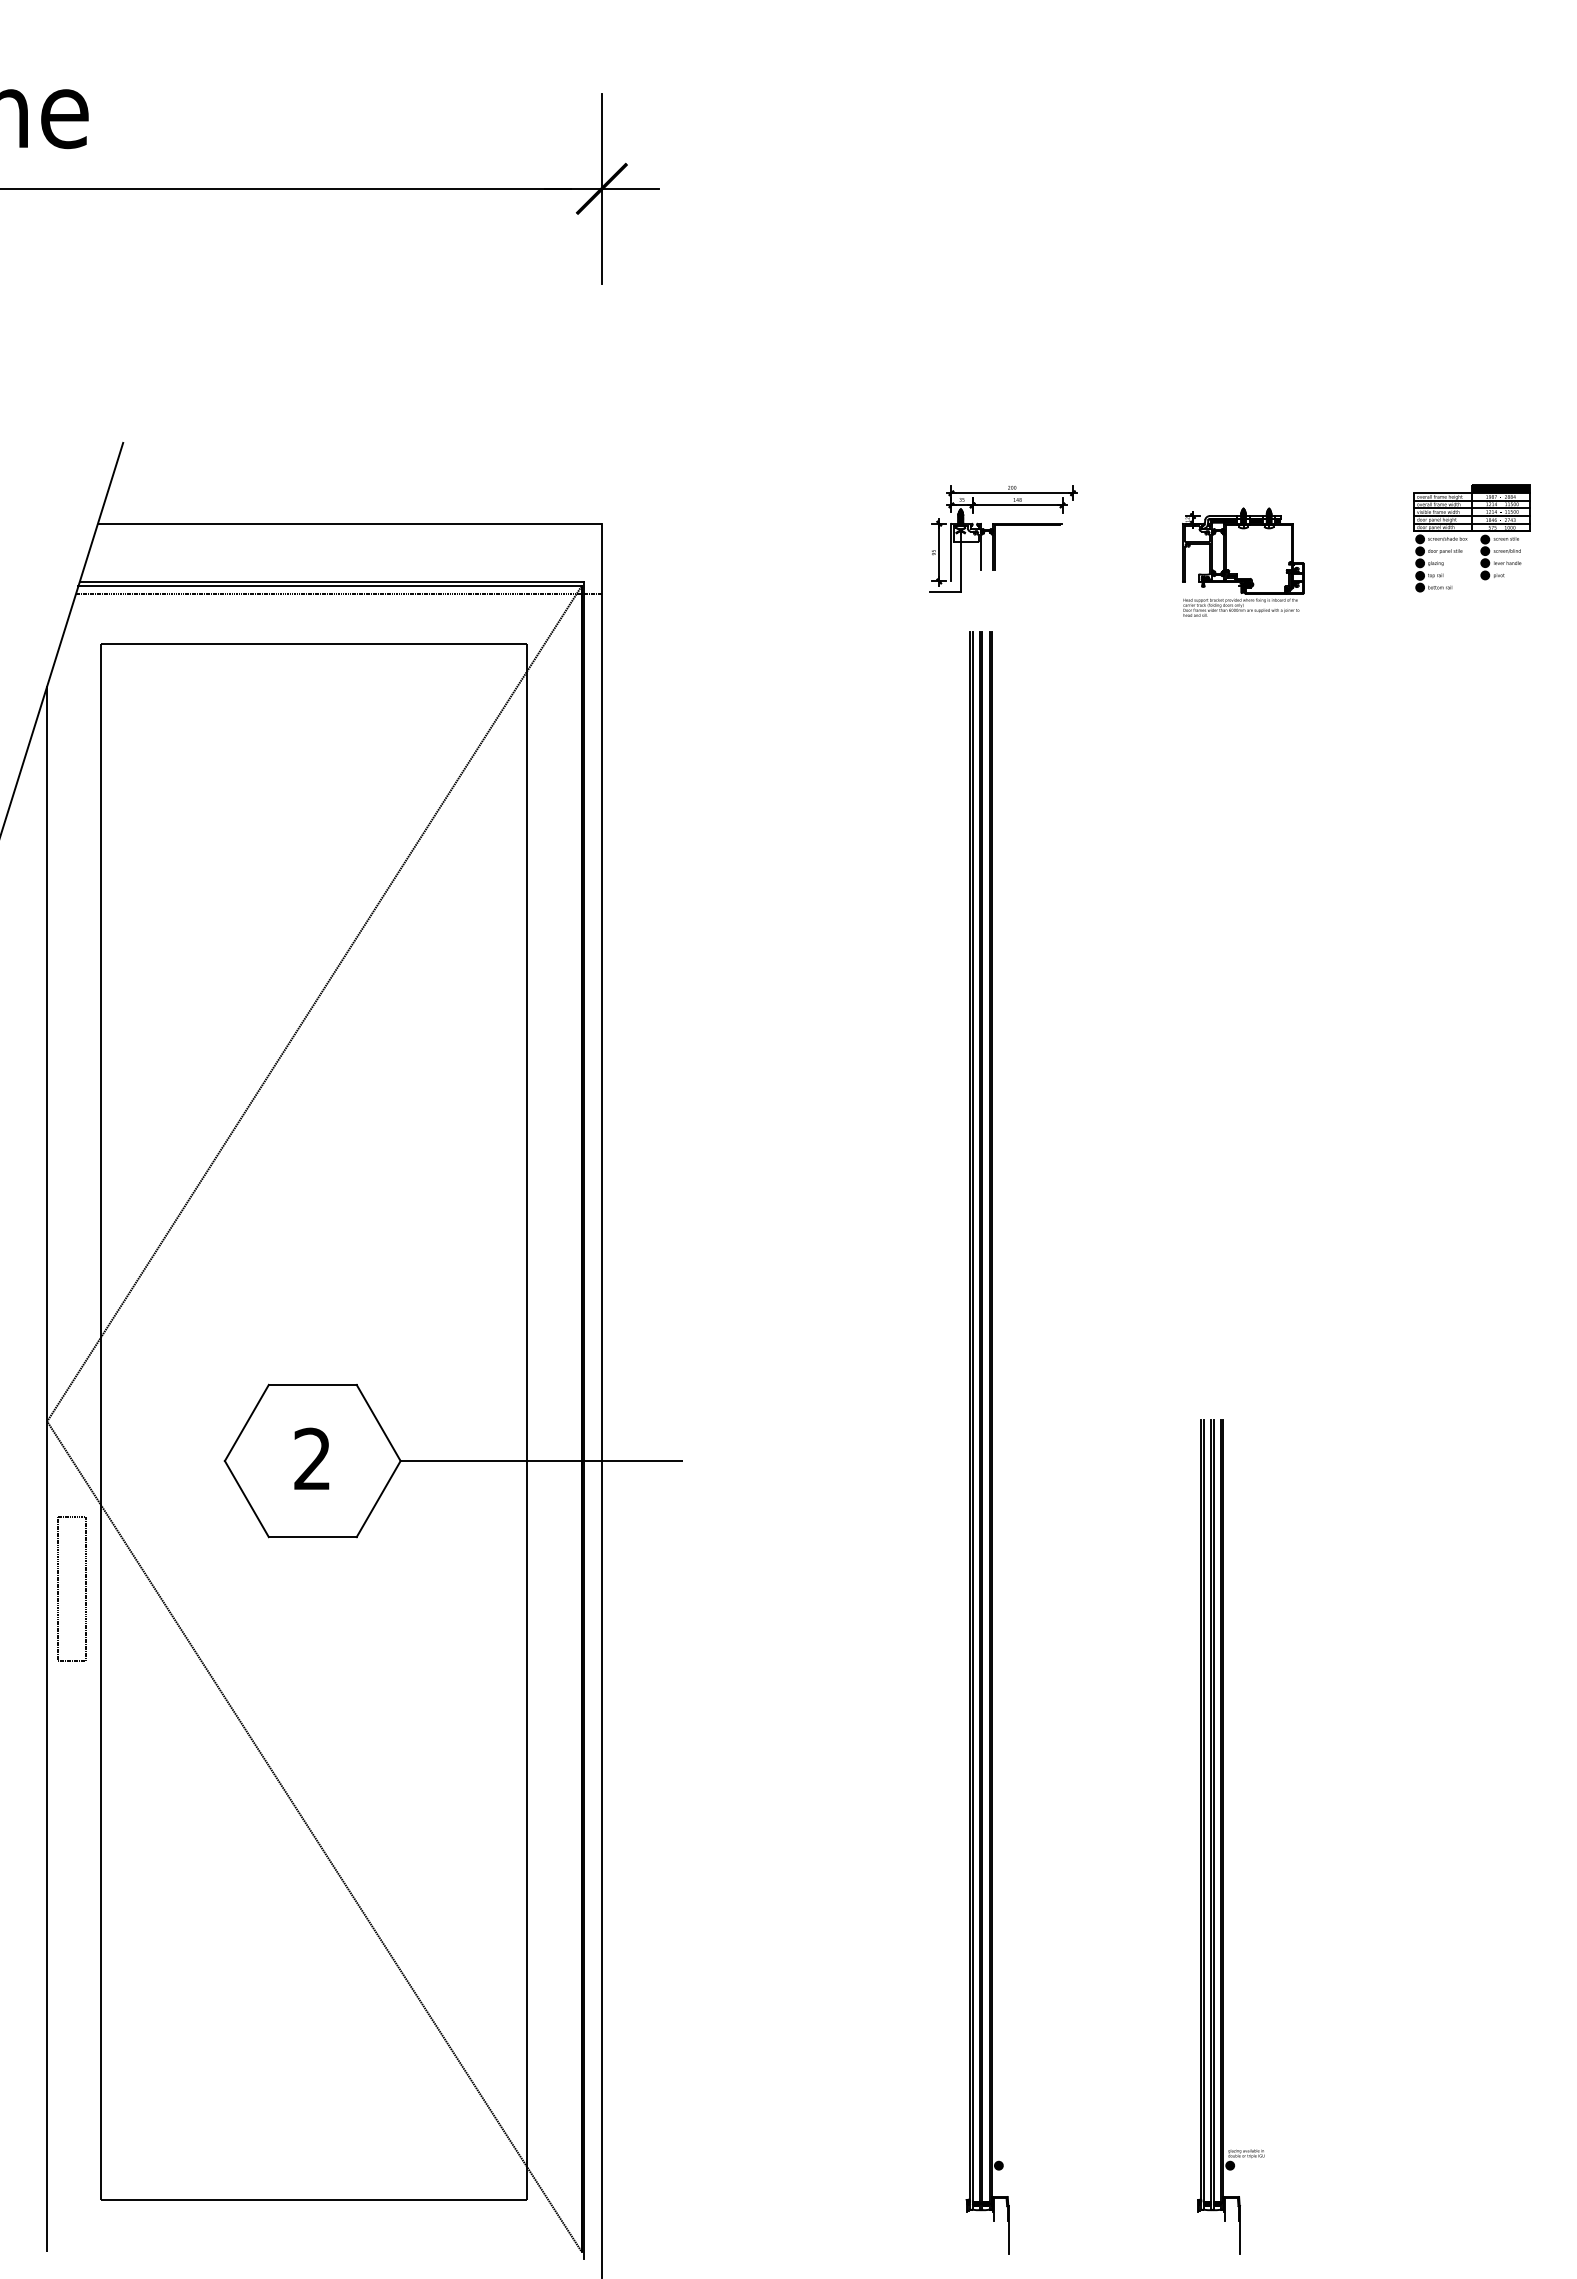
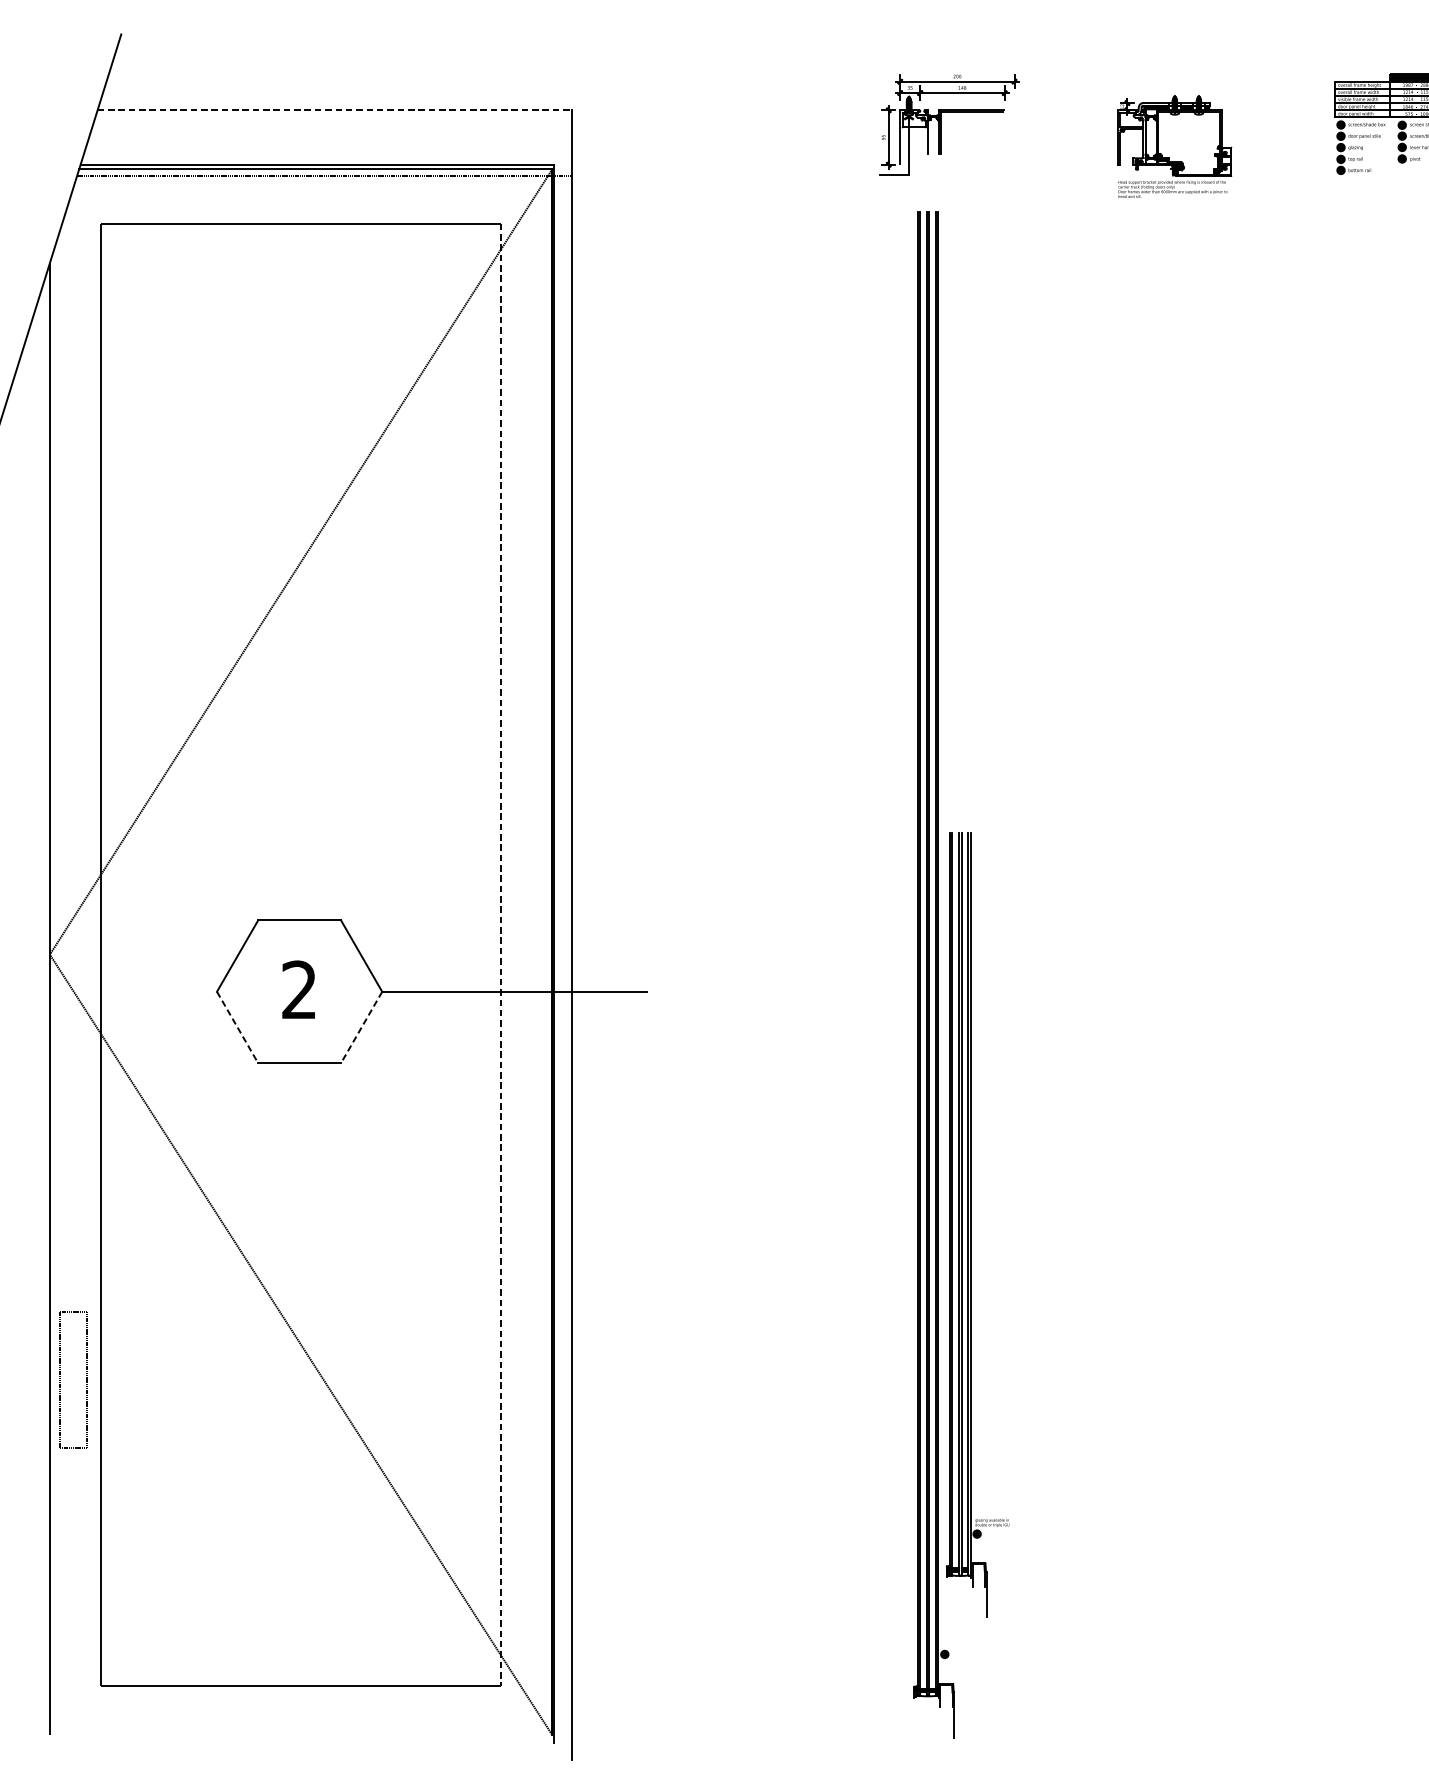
line: (349, 523) -> (334, 110), solid -> dashed
line: (527, 1422) -> (501, 955), solid -> dashed
line: (246, 1499) -> (237, 1027), solid -> dashed
line: (378, 1499) -> (361, 1027), solid -> dashed
part: (58, 1587) -> (60, 1378), moved
part: (1223, 1836) -> (970, 1224), moved

